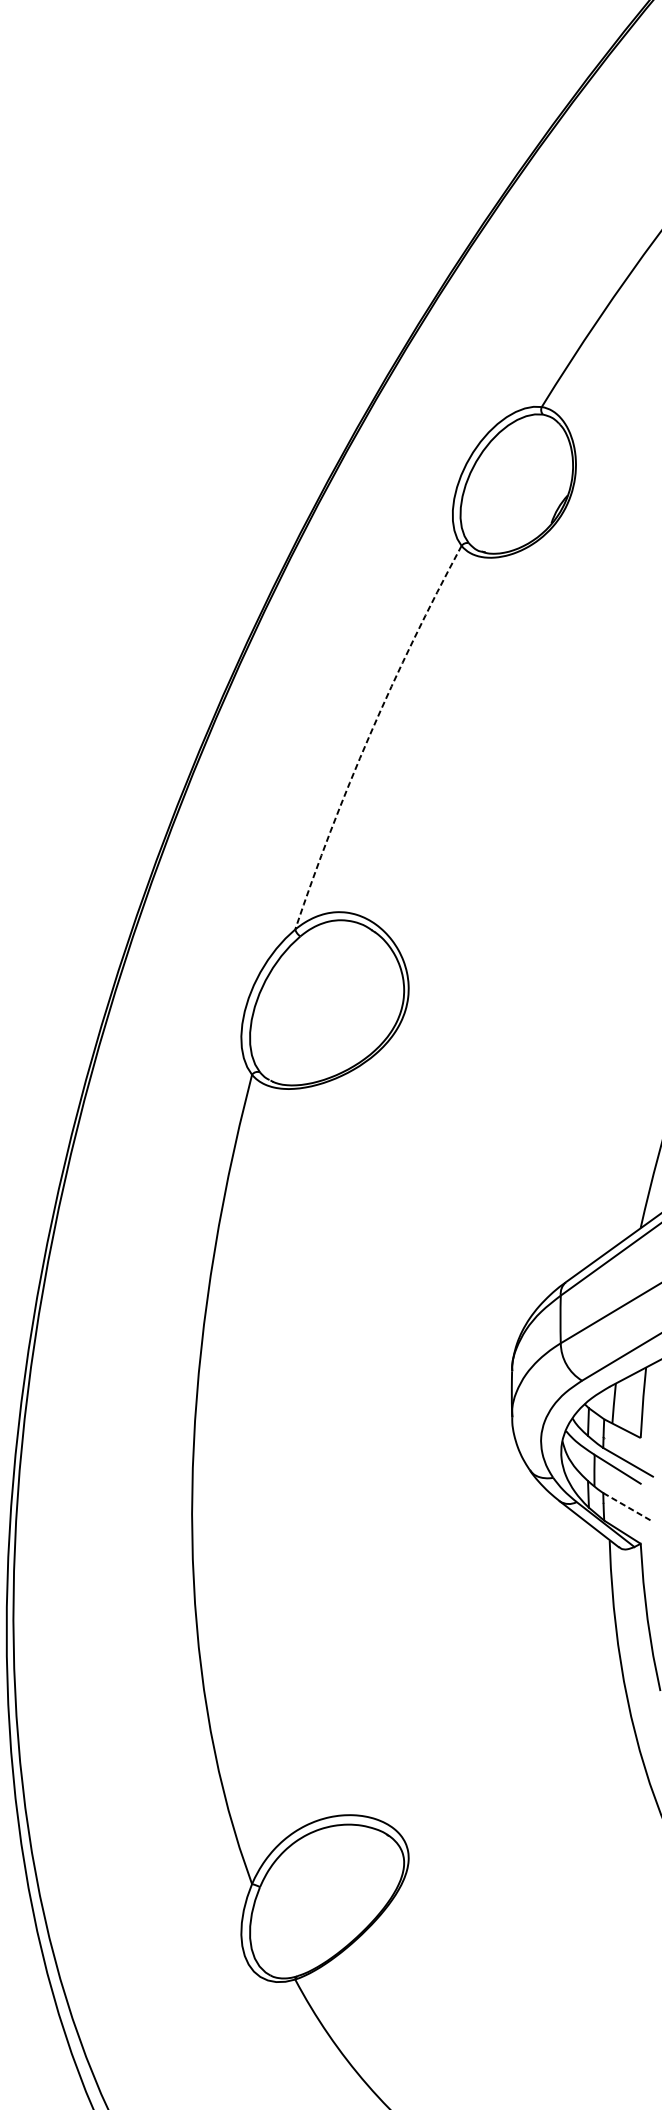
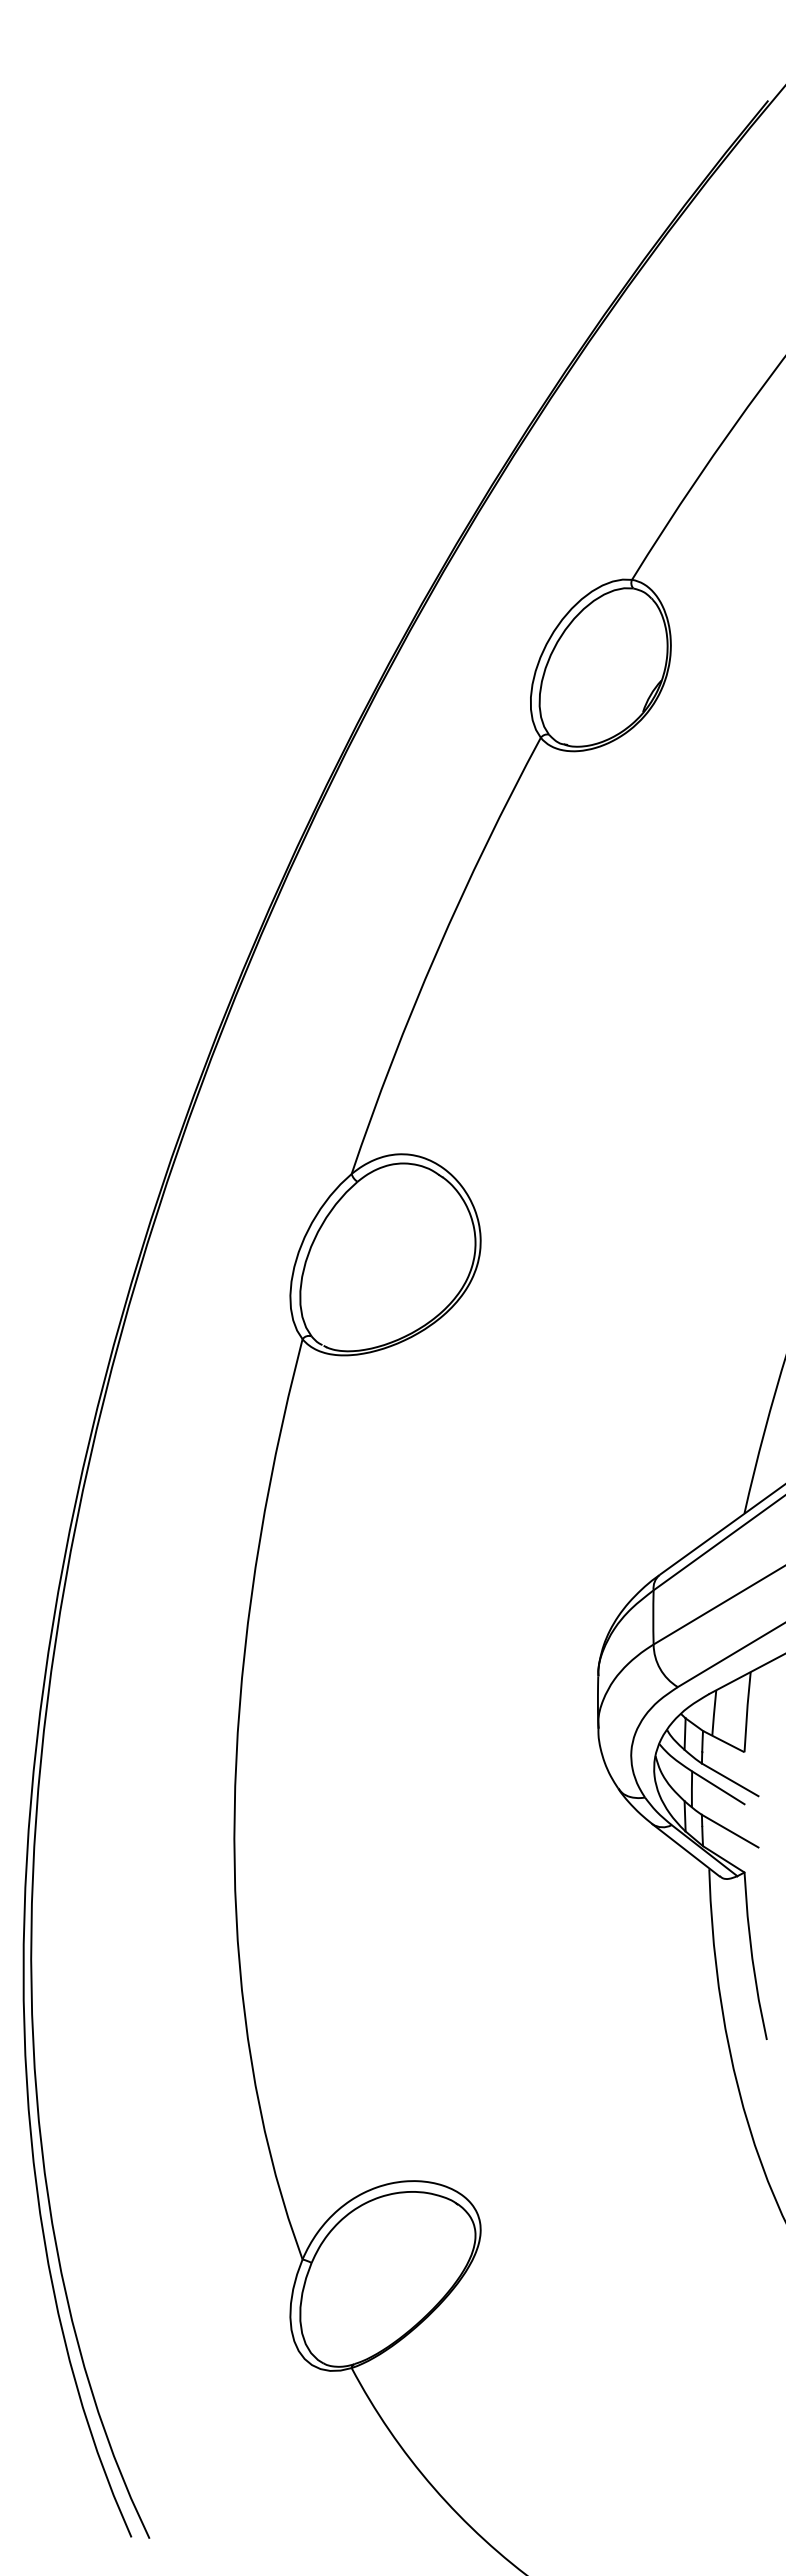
arc: (370, 733) -> (437, 951), dashed -> solid
line: (628, 1507) -> (730, 1831), dashed -> solid

